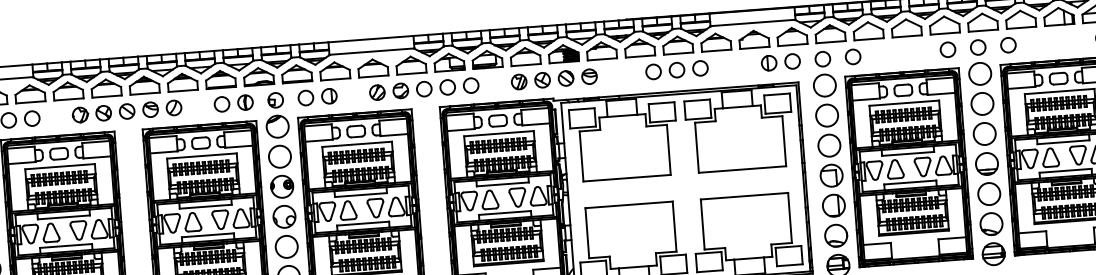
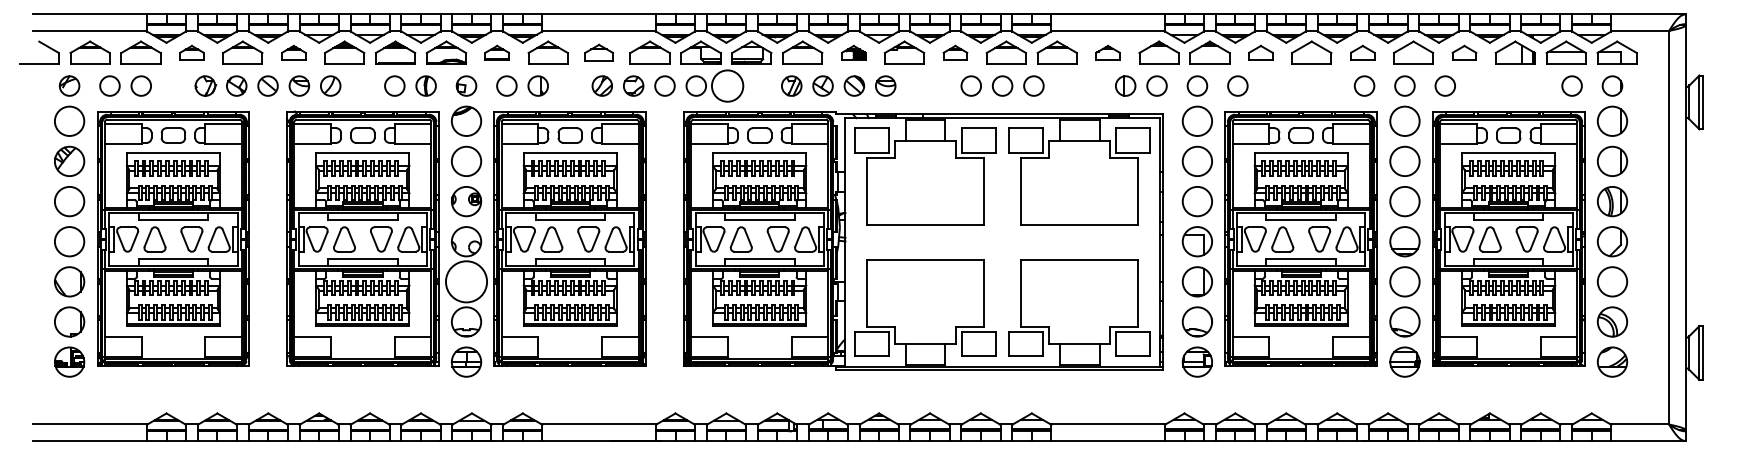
part: (1020, 19) -> (1464, 52), size x0.6
part: (944, 24) -> (1362, 52), size x0.6
part: (868, 30) -> (1260, 52), size x0.6
part: (753, 39) -> (1107, 52), size x0.6
part: (639, 47) -> (955, 52), size x0.6
part: (563, 53) -> (853, 52), size x0.6
part: (372, 67) -> (598, 52), size x0.7
part: (296, 73) -> (496, 52), size x0.6
part: (144, 84) -> (293, 52), size x0.6
circle: (471, 85) -> (727, 85), size x1.6
part: (67, 90) -> (191, 52), size x0.6
circle: (286, 246) -> (466, 281), size x1.4

